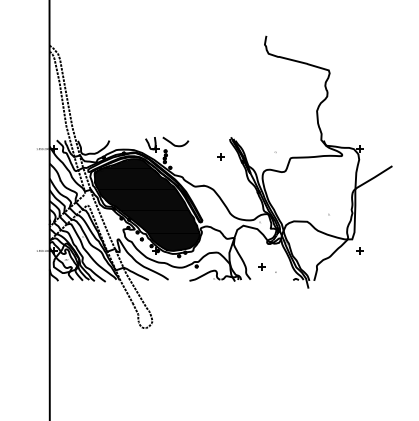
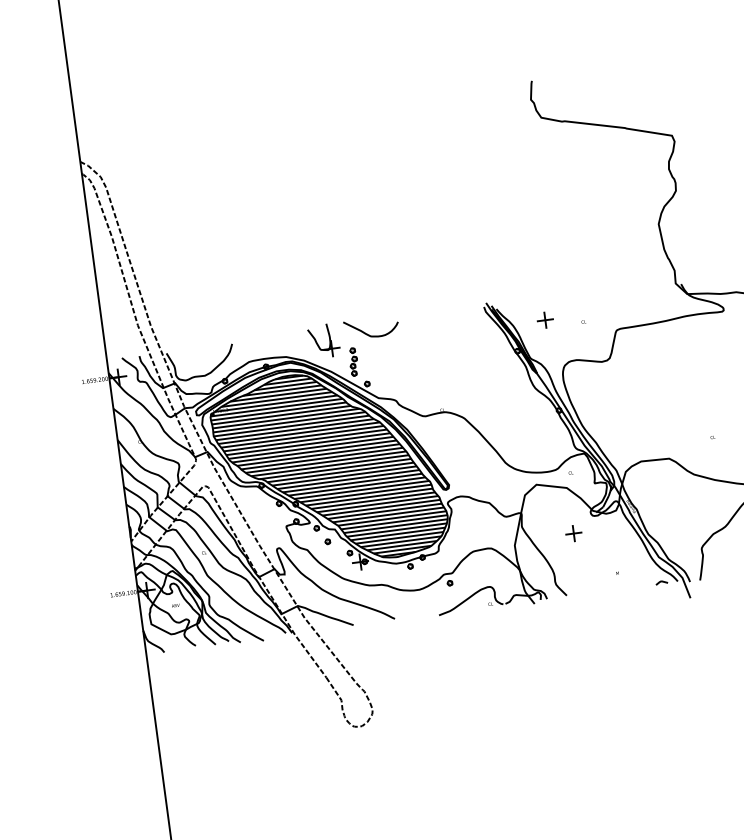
part: (220, 156) -> (544, 319), moved
part: (261, 266) -> (572, 532), moved

